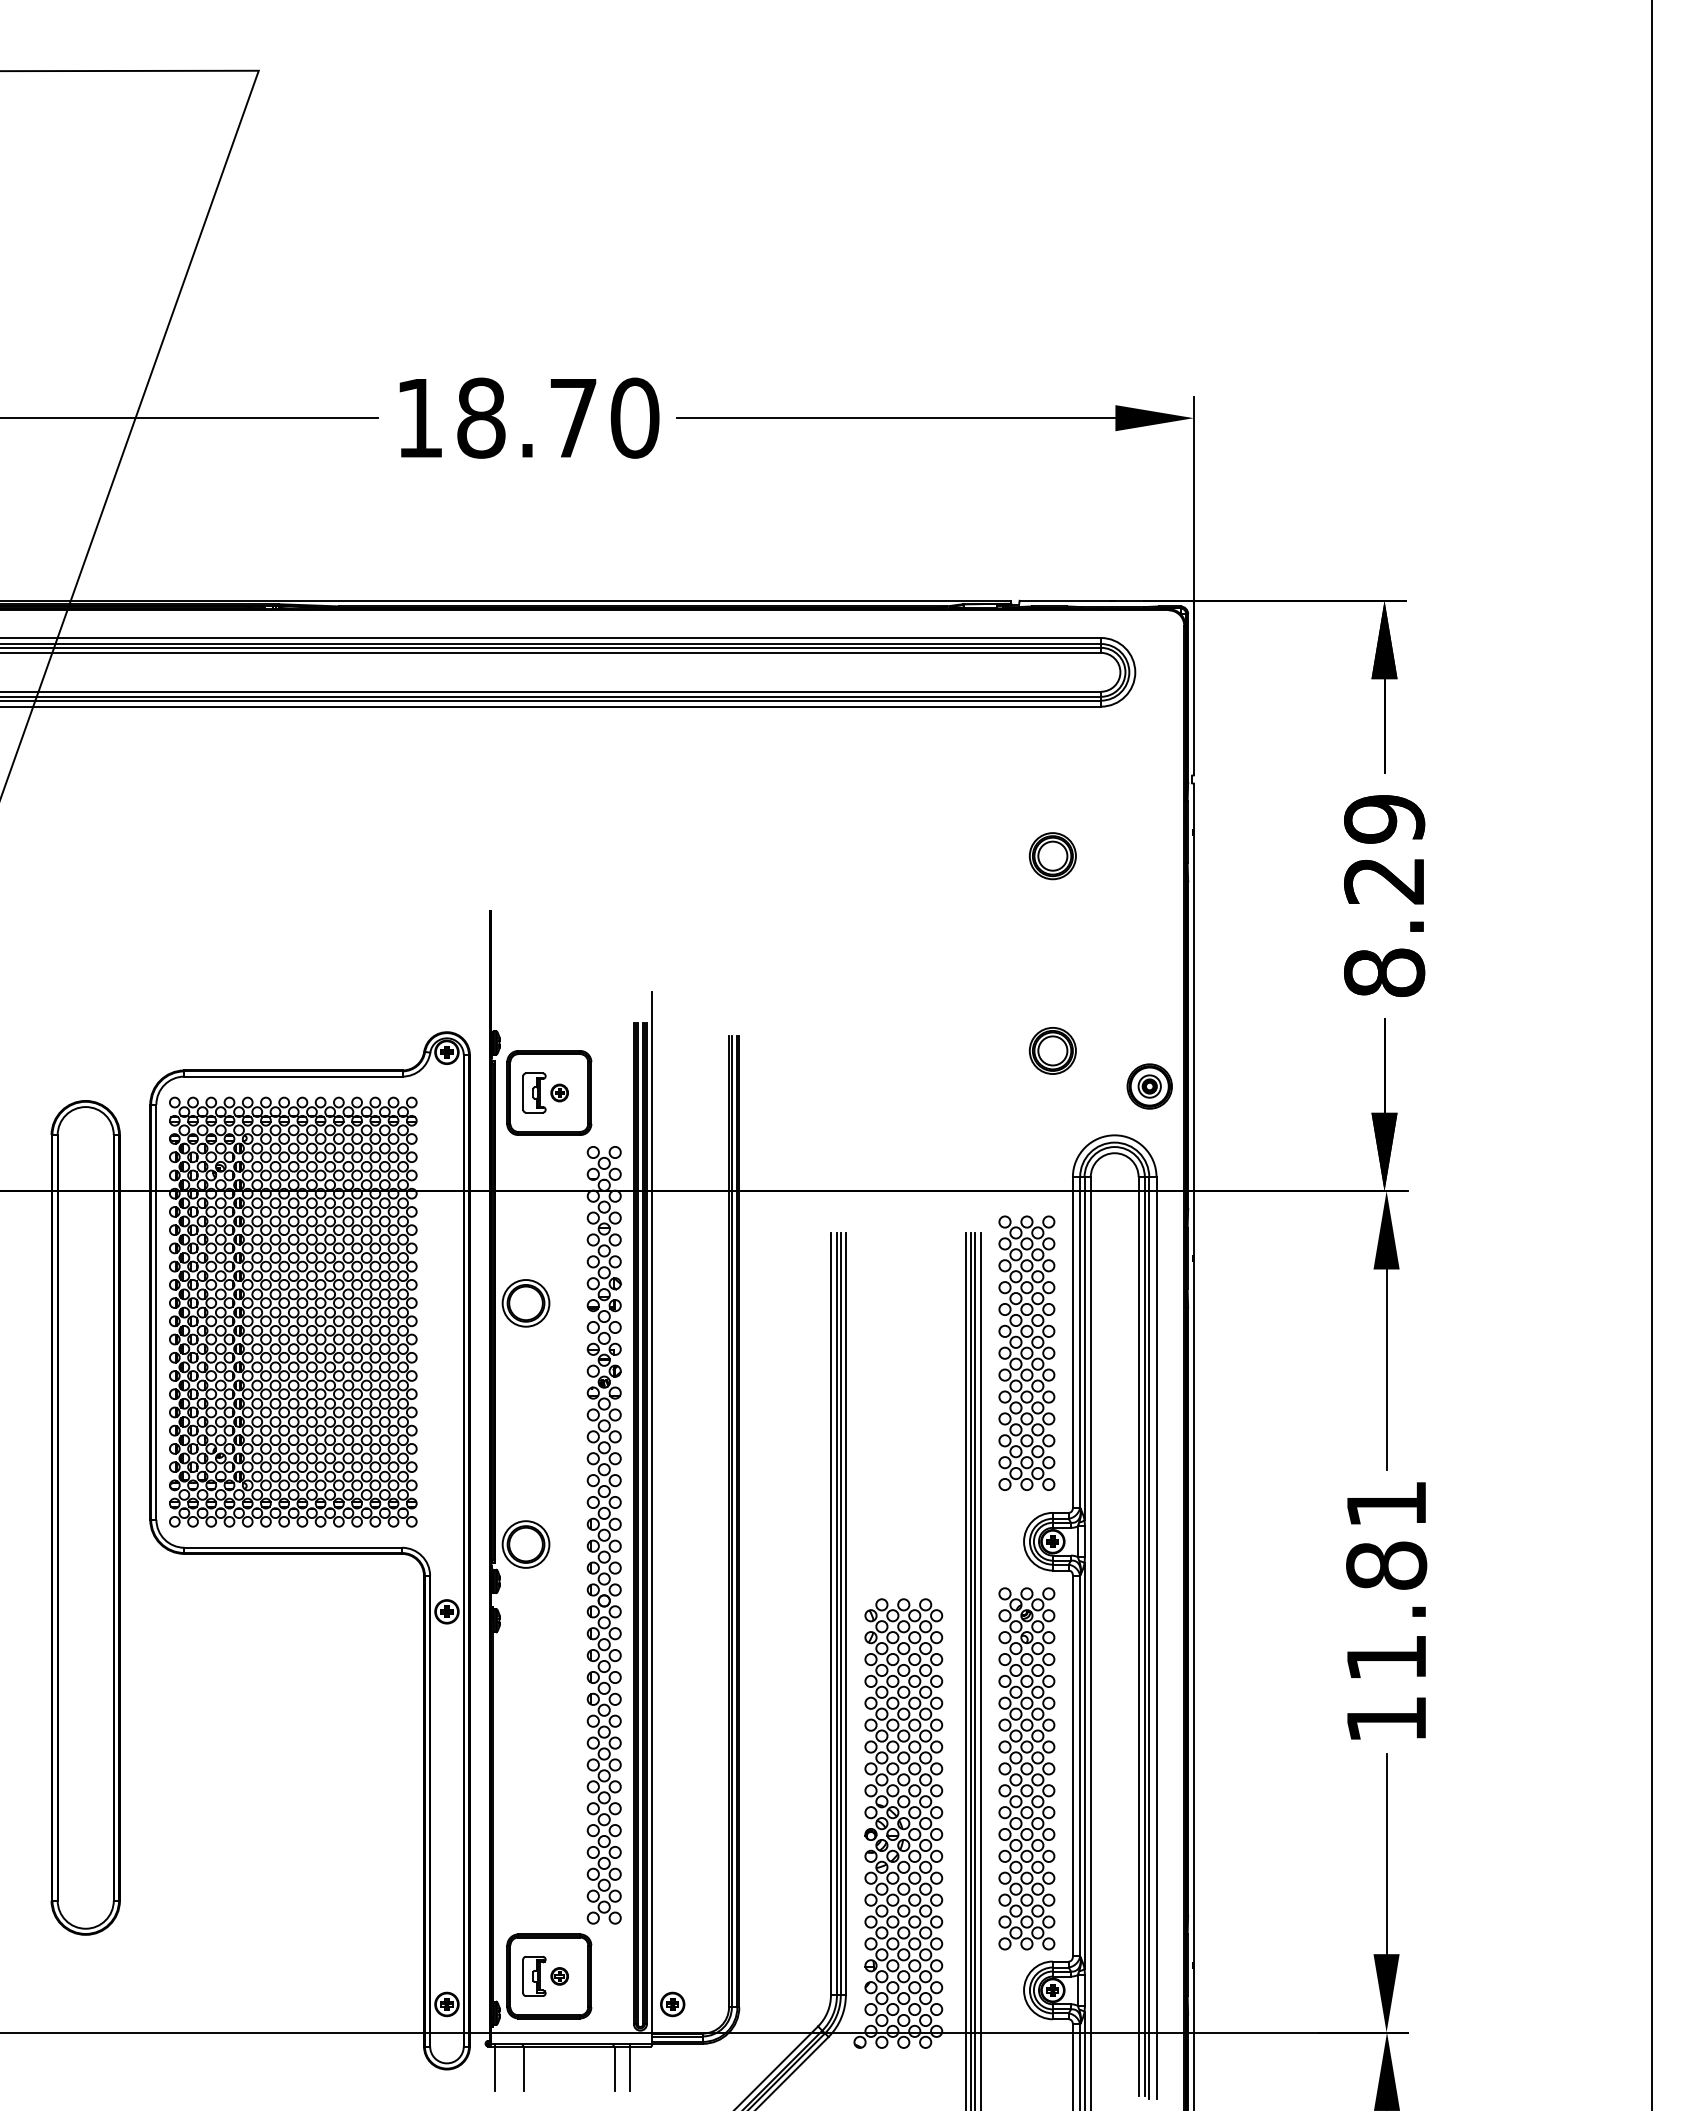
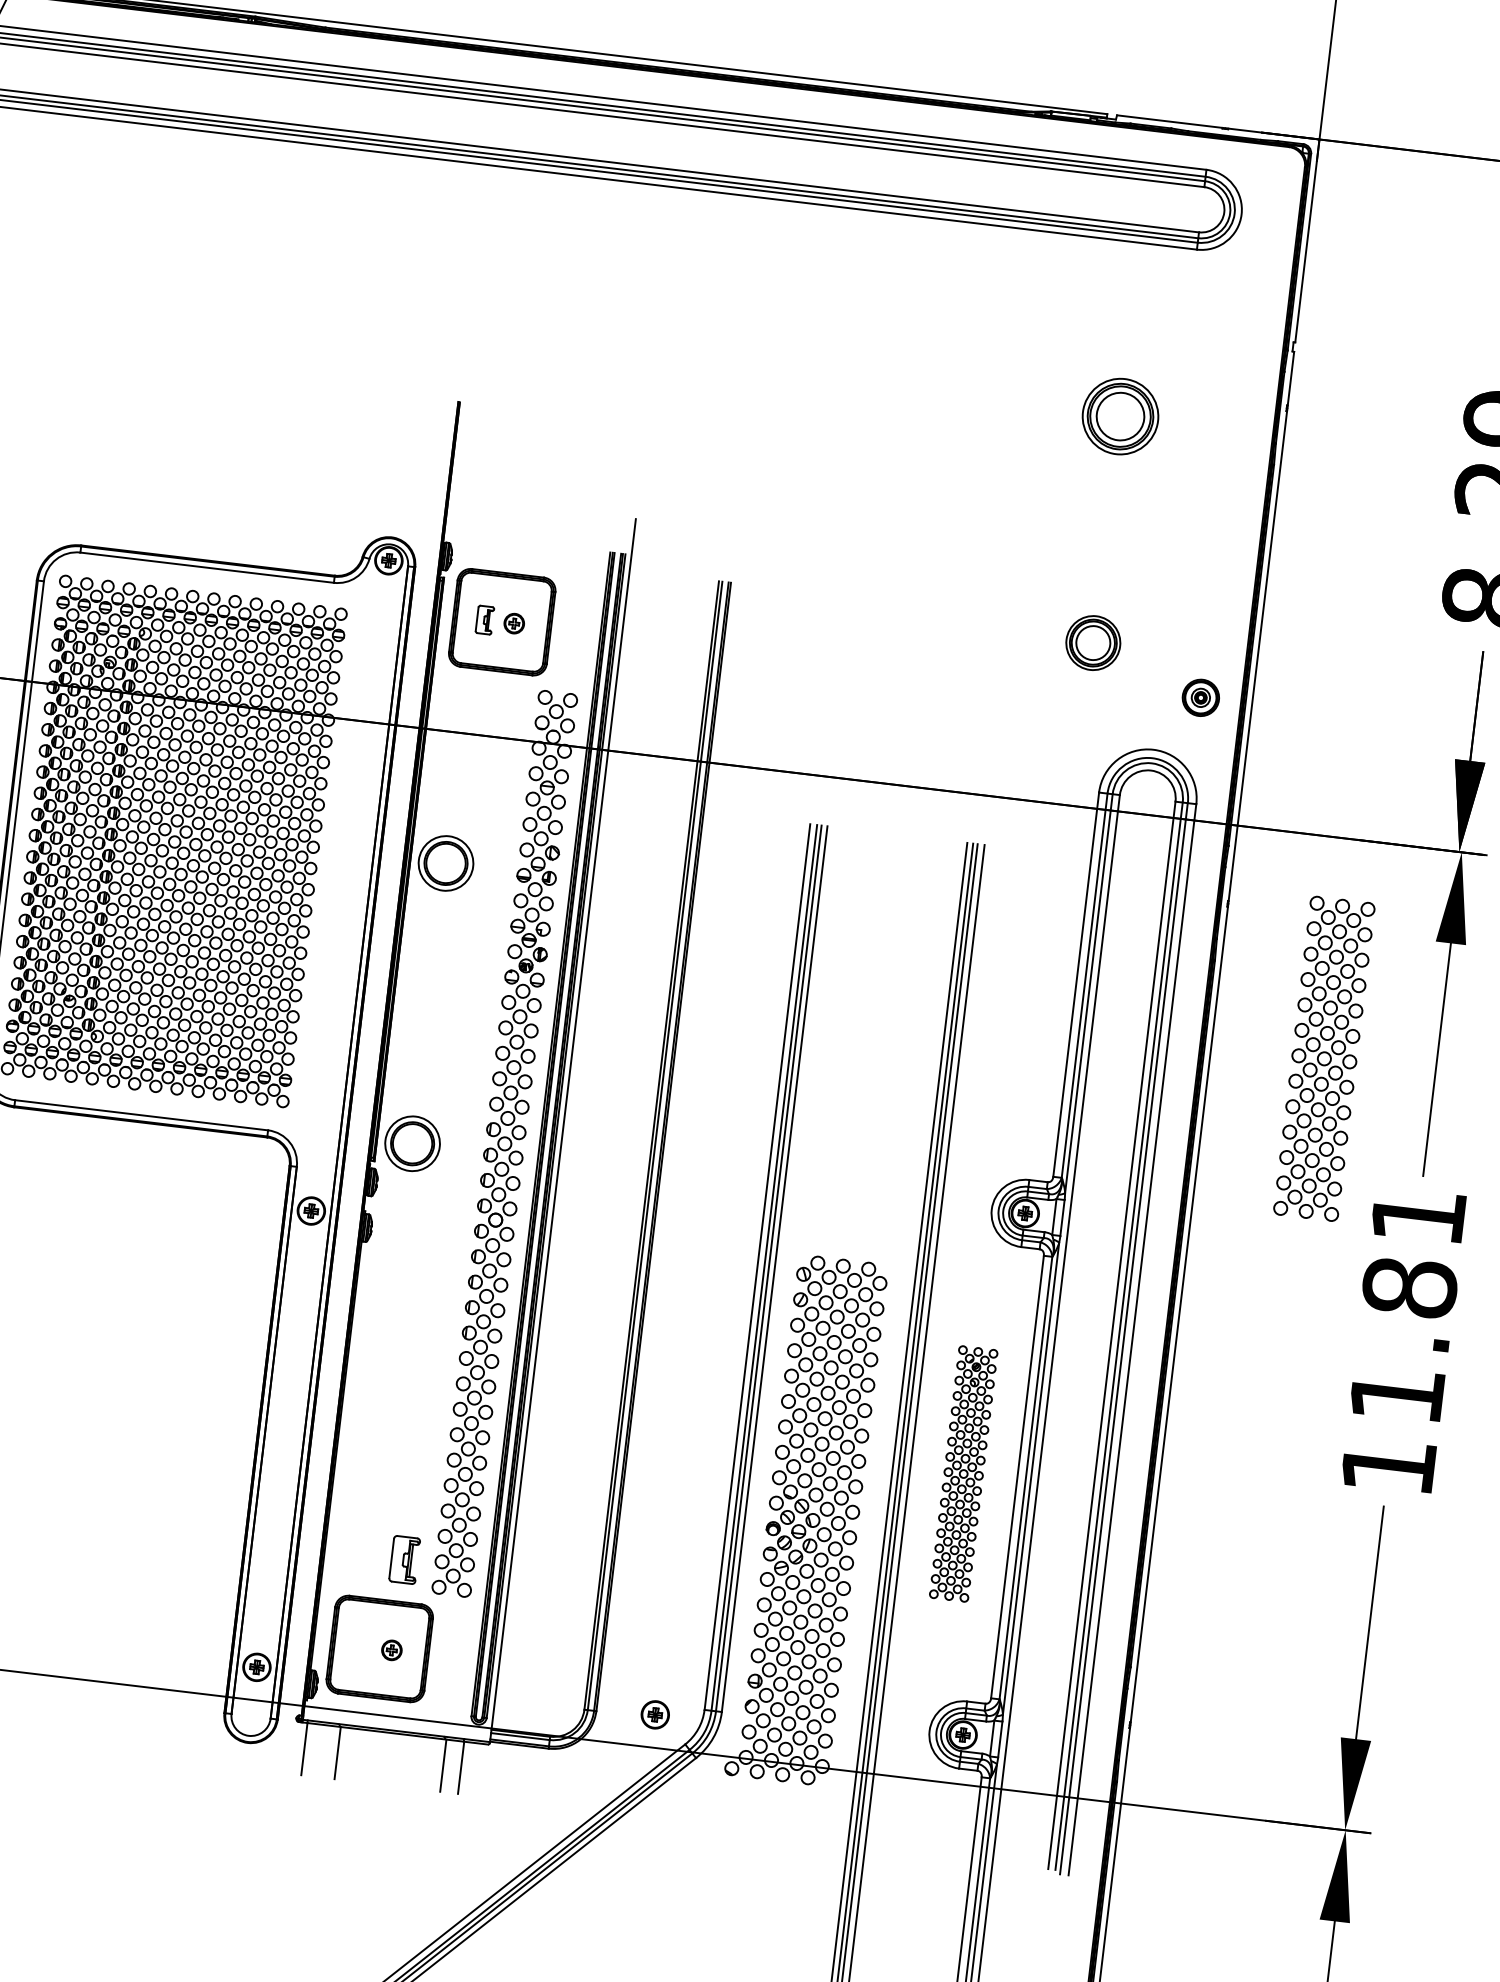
part: (1052, 856) -> (1119, 417), size x1.4
part: (1149, 1086) -> (1200, 697), size x0.7
part: (534, 1092) -> (485, 619), size x0.6
part: (1026, 1352) -> (1323, 1057), moved
part: (1026, 1768) -> (963, 1473), size x0.6
part: (534, 1975) -> (404, 1558), moved
part: (672, 2004) -> (655, 1714), moved

